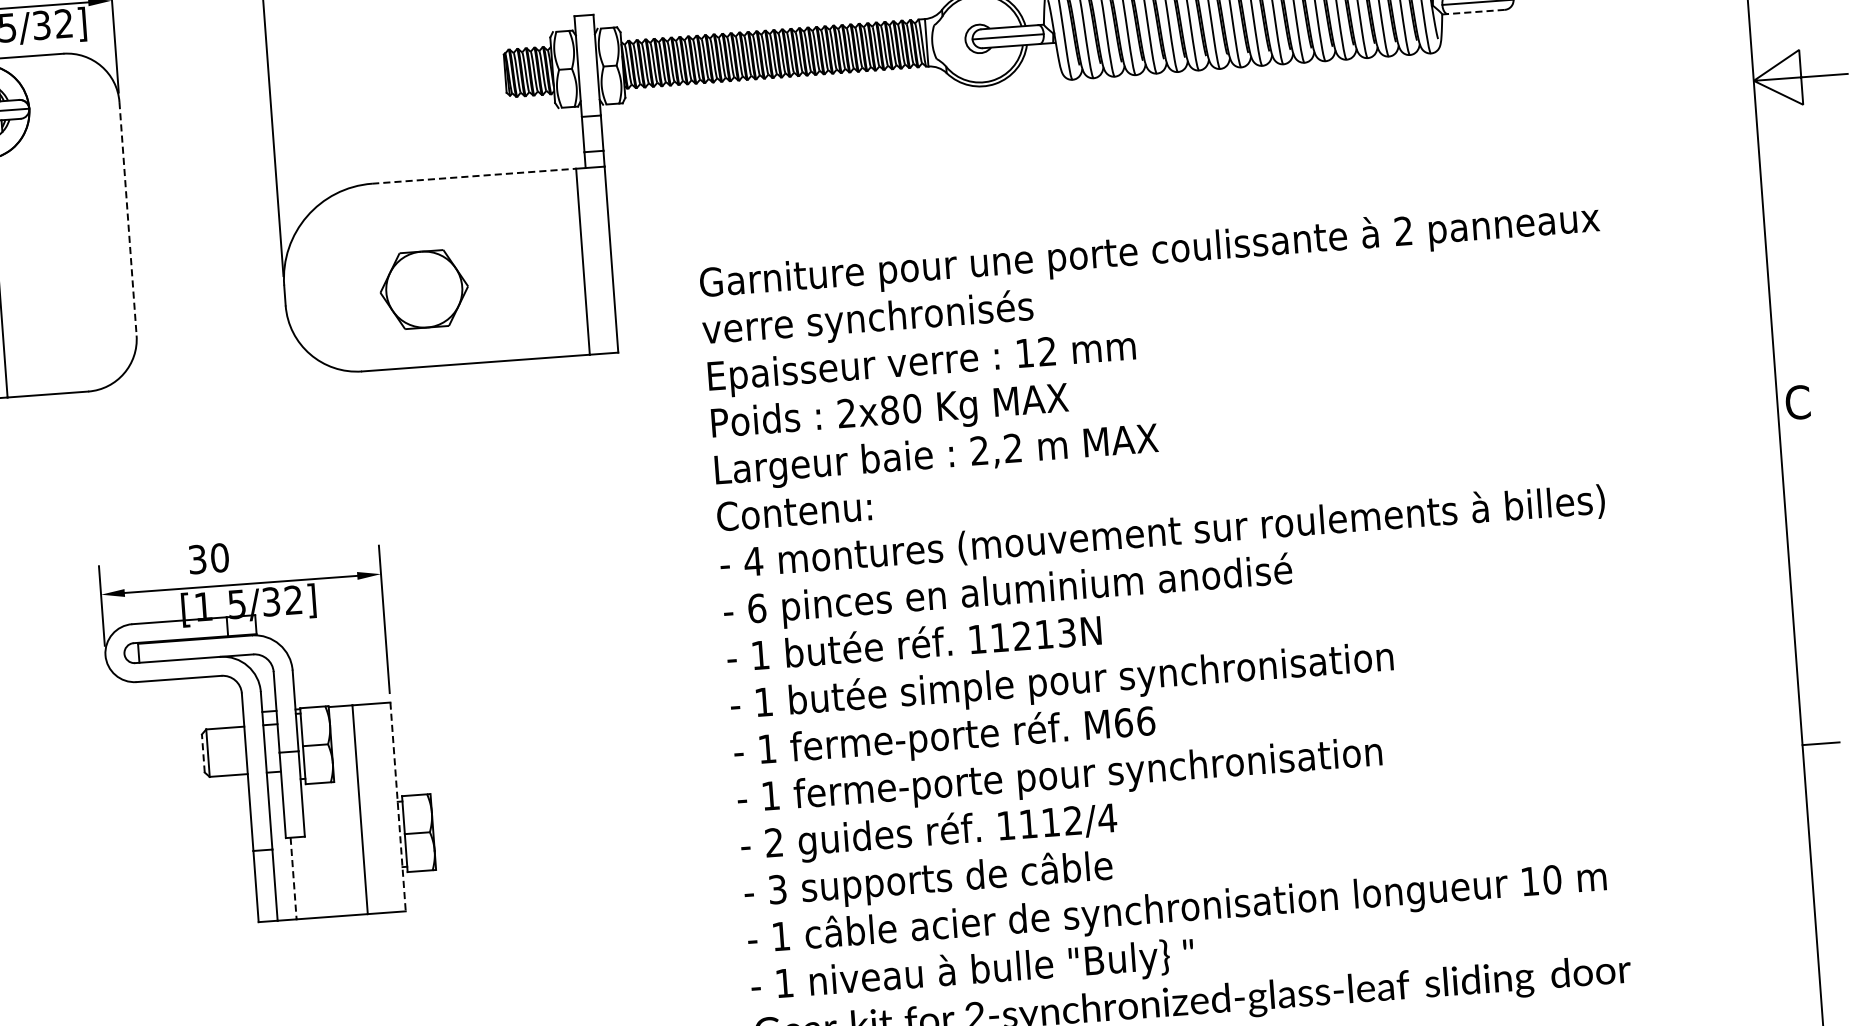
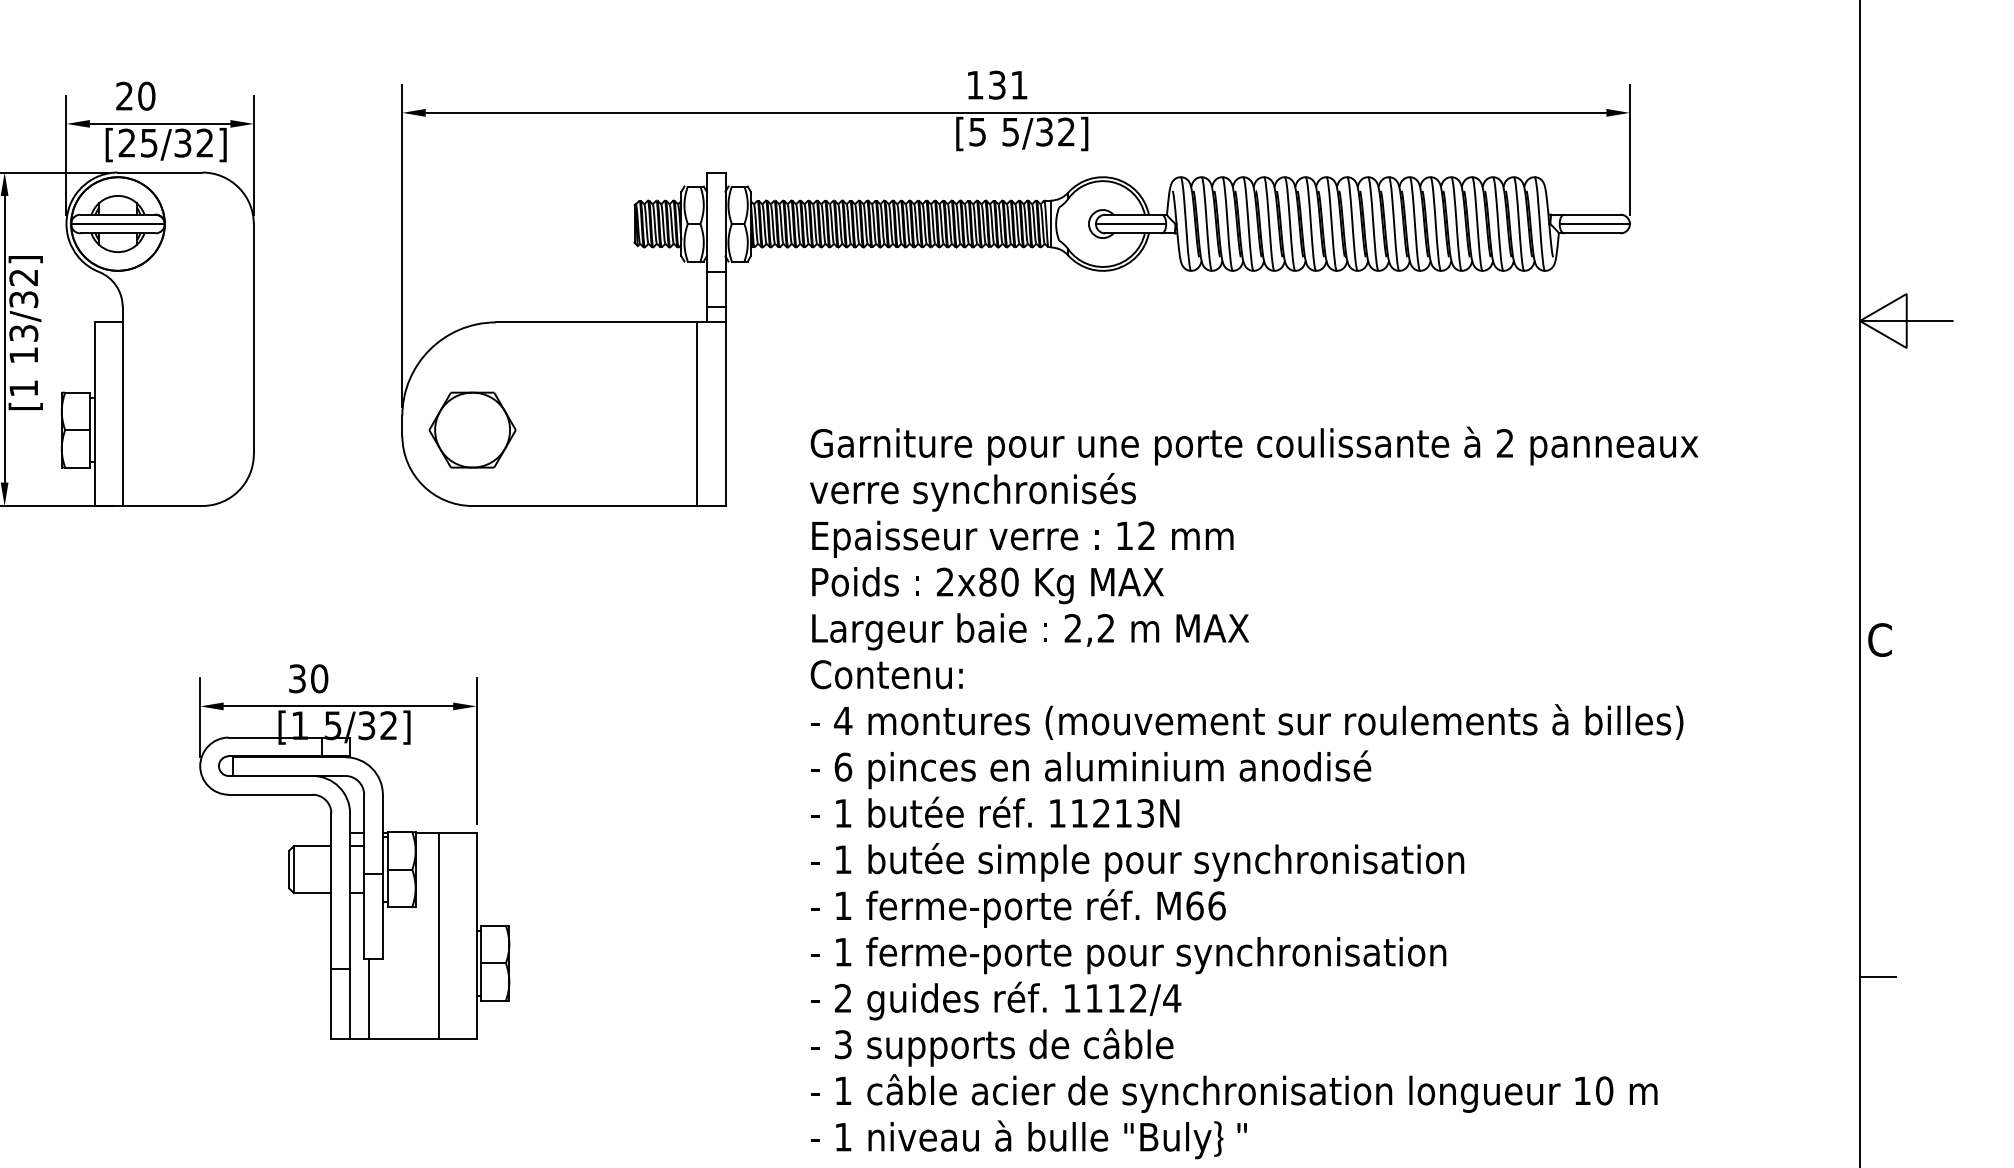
line: (1475, 12) -> (1591, 233), dashed -> solid
line: (473, 176) -> (596, 322), dashed -> solid
line: (127, 219) -> (253, 339), dashed -> solid
part: (424, 288) -> (472, 429), moved
line: (203, 753) -> (289, 869), dashed -> solid
line: (398, 807) -> (476, 936), dashed -> solid
line: (293, 879) -> (368, 999), dashed -> solid

